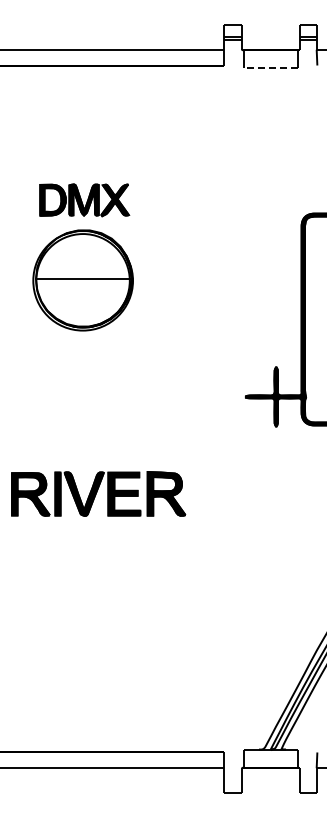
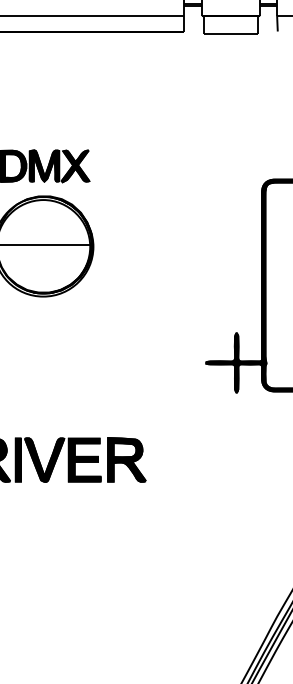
line: (270, 67) -> (230, 33), dashed -> solid

